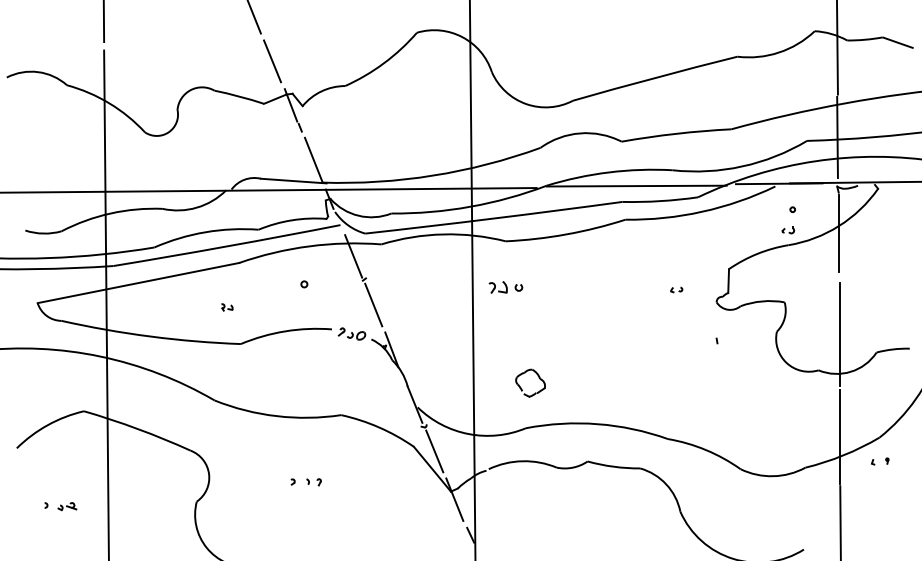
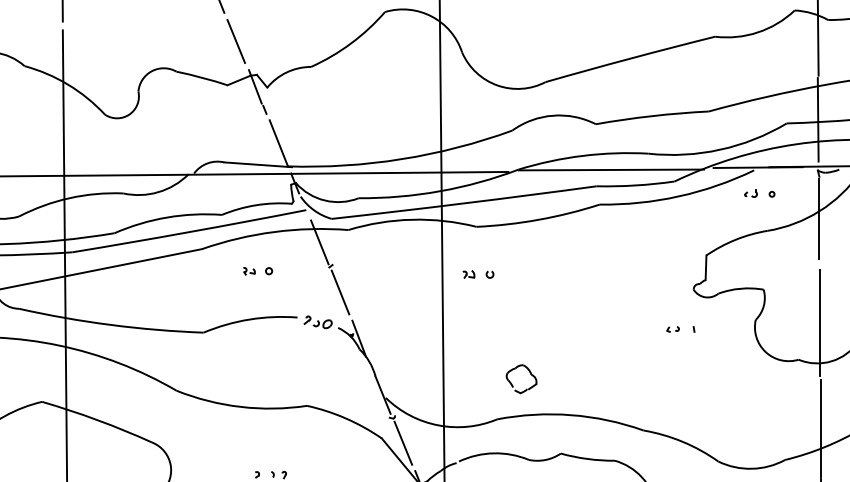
part: (788, 230) -> (751, 194), moved
part: (498, 287) -> (469, 274), size x0.62
part: (676, 289) -> (672, 328), moved
part: (227, 307) -> (249, 271), moved
part: (538, 377) -> (529, 373), moved

